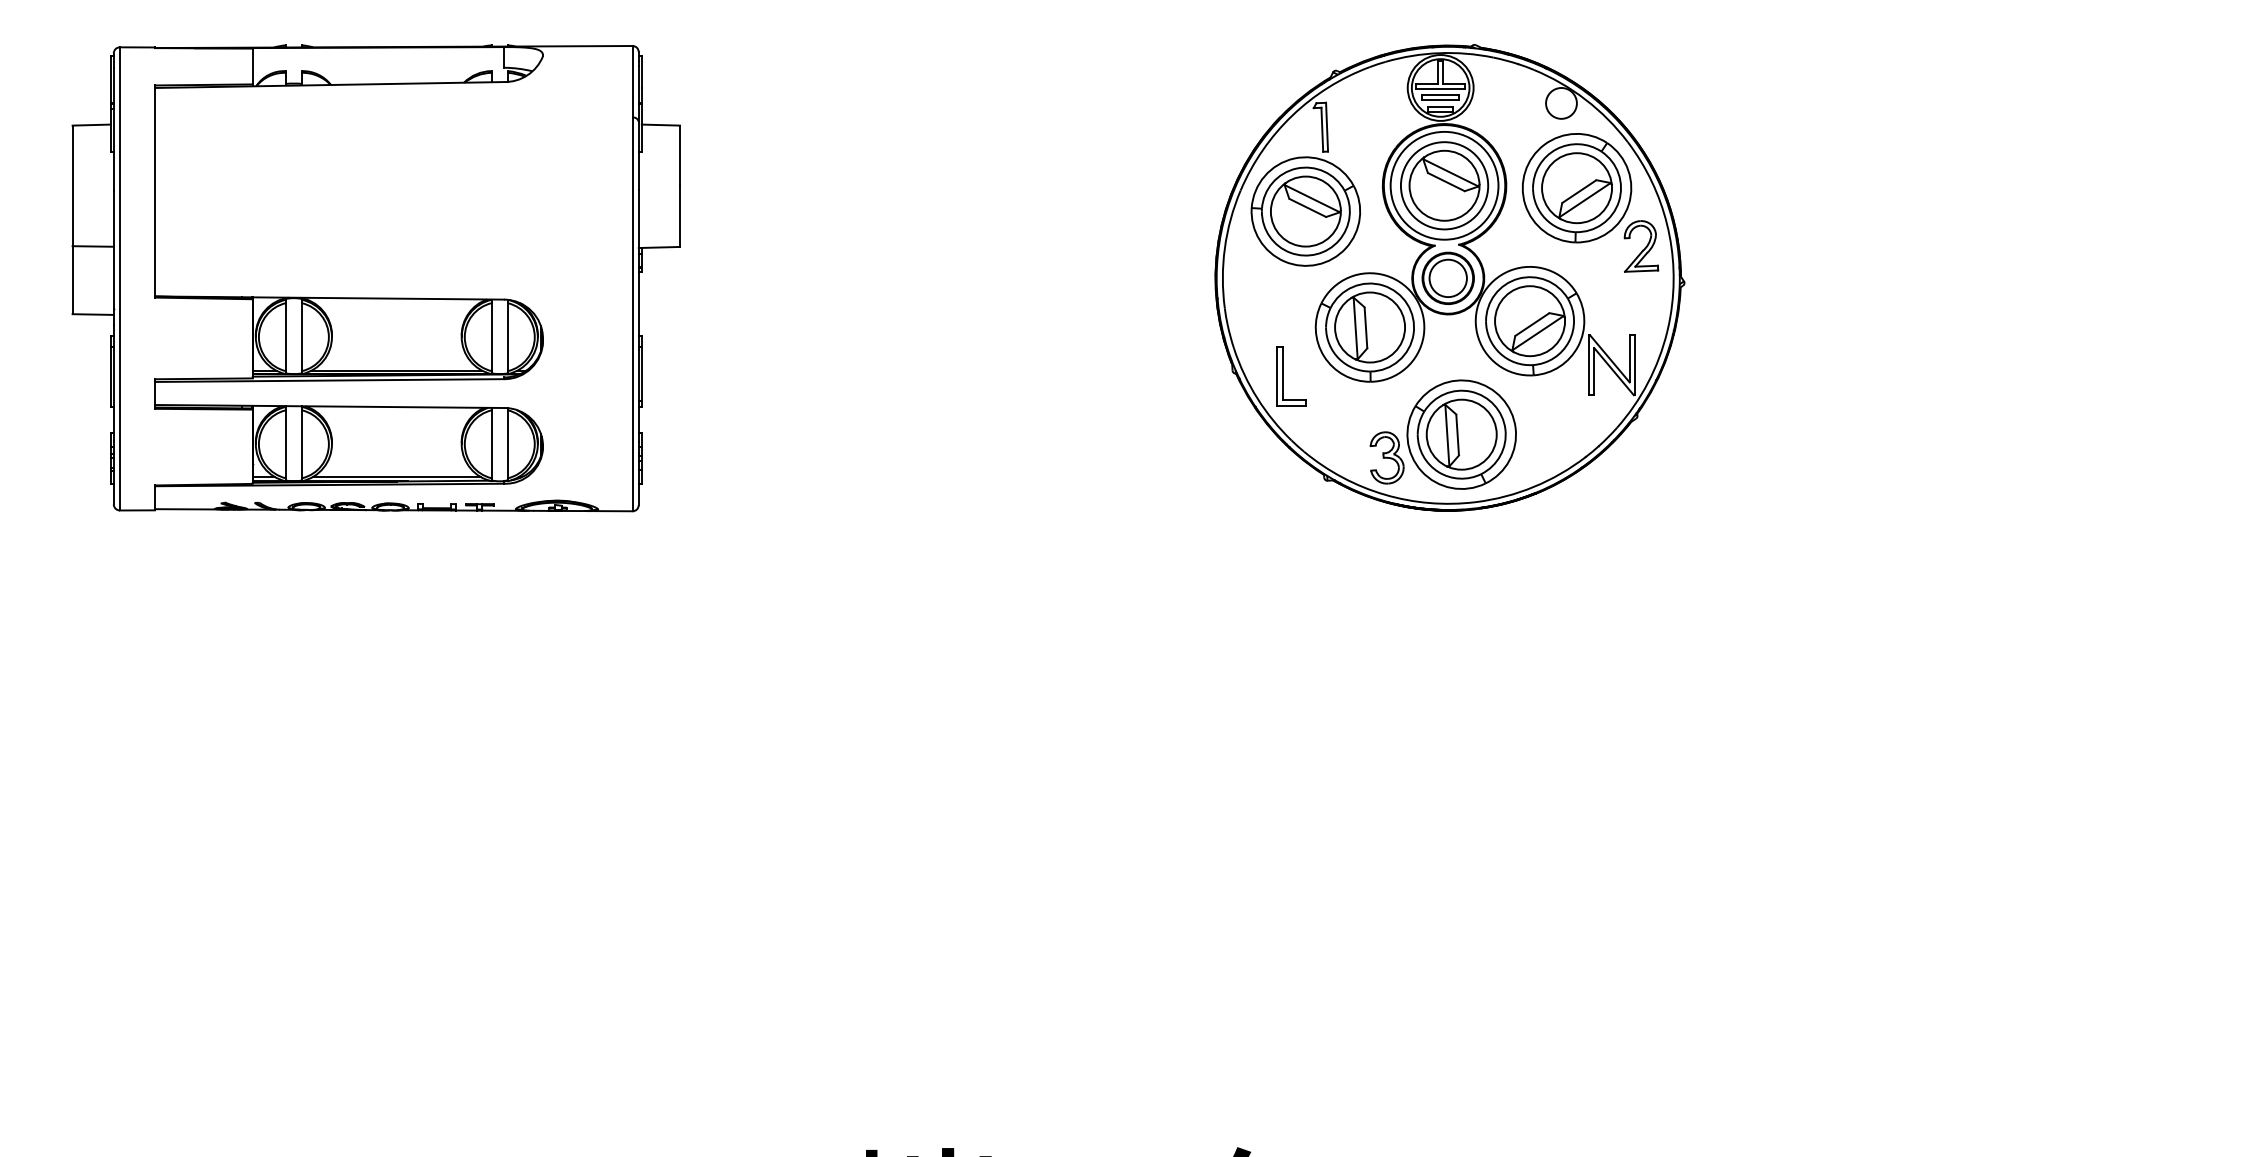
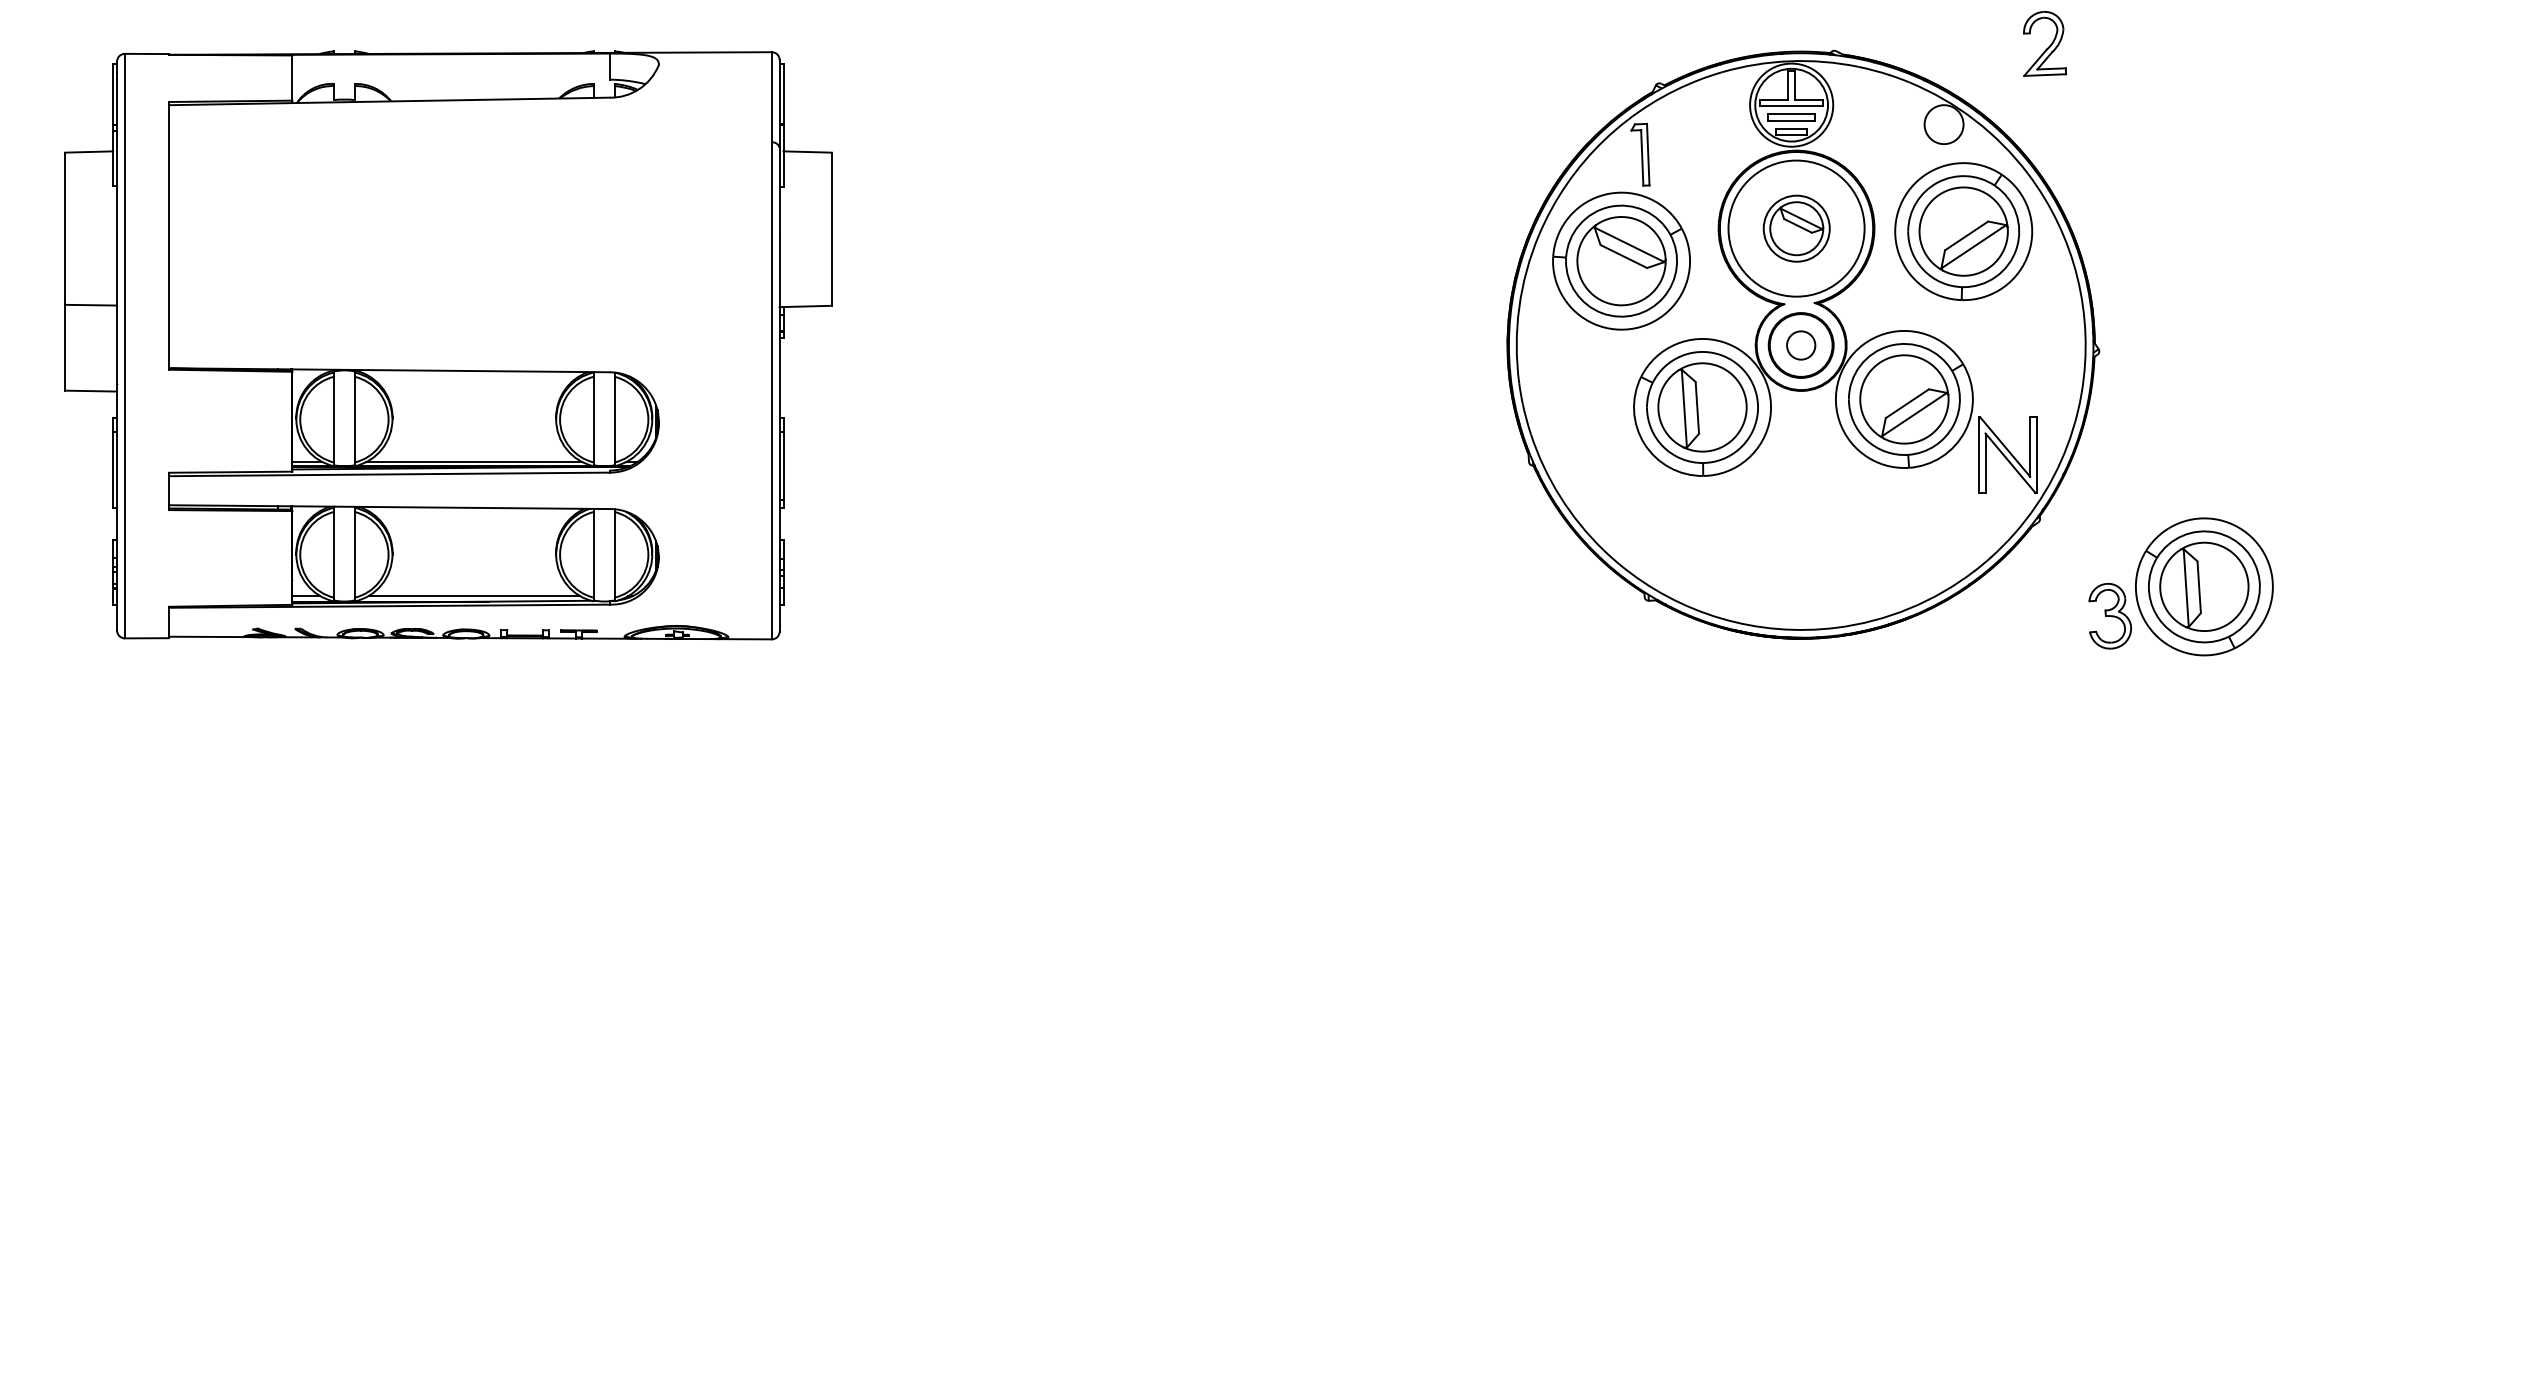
part: (1444, 185) -> (1796, 228), size x0.6
part: (1641, 246) -> (2045, 43), moved
circle: (1447, 278) -> (1800, 345), size x0.6
part: (1283, 376) -> (1593, 469), removed
part: (1442, 434) -> (2180, 586), moved

